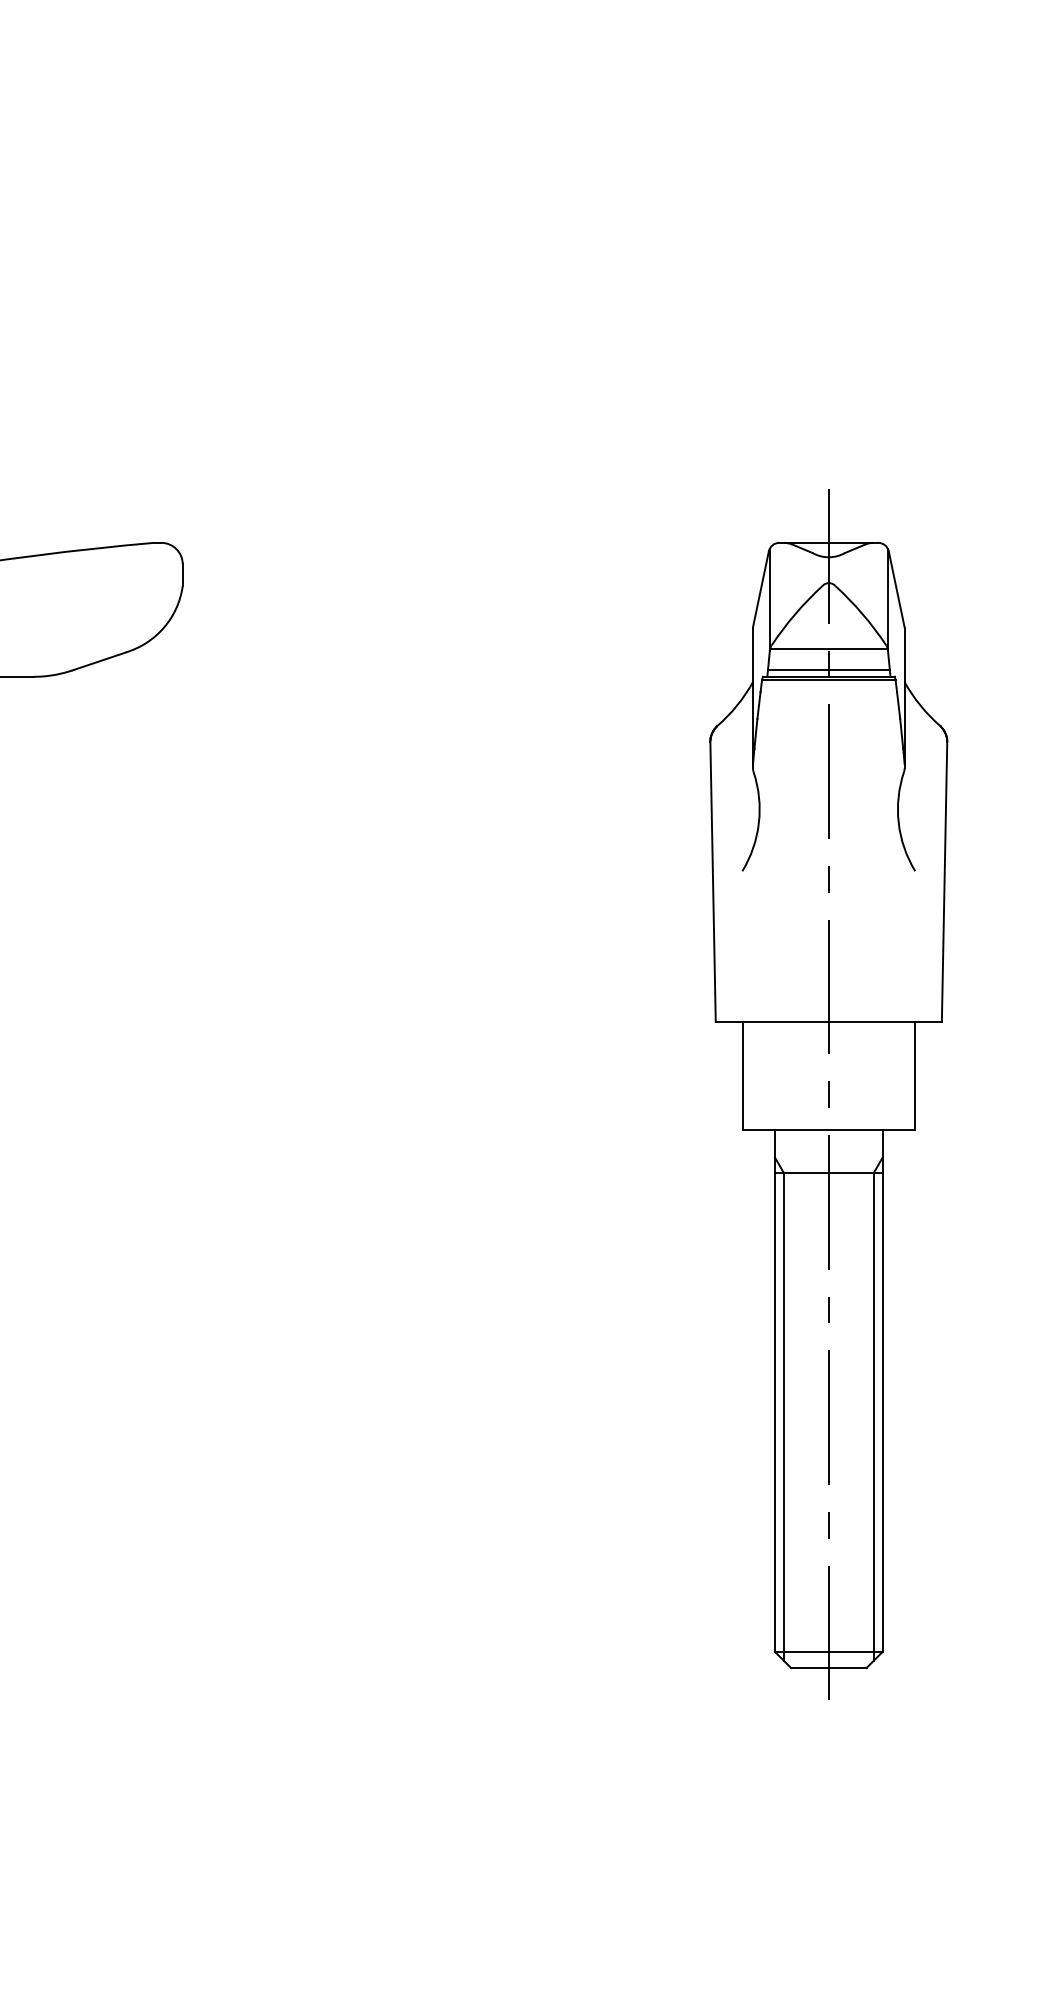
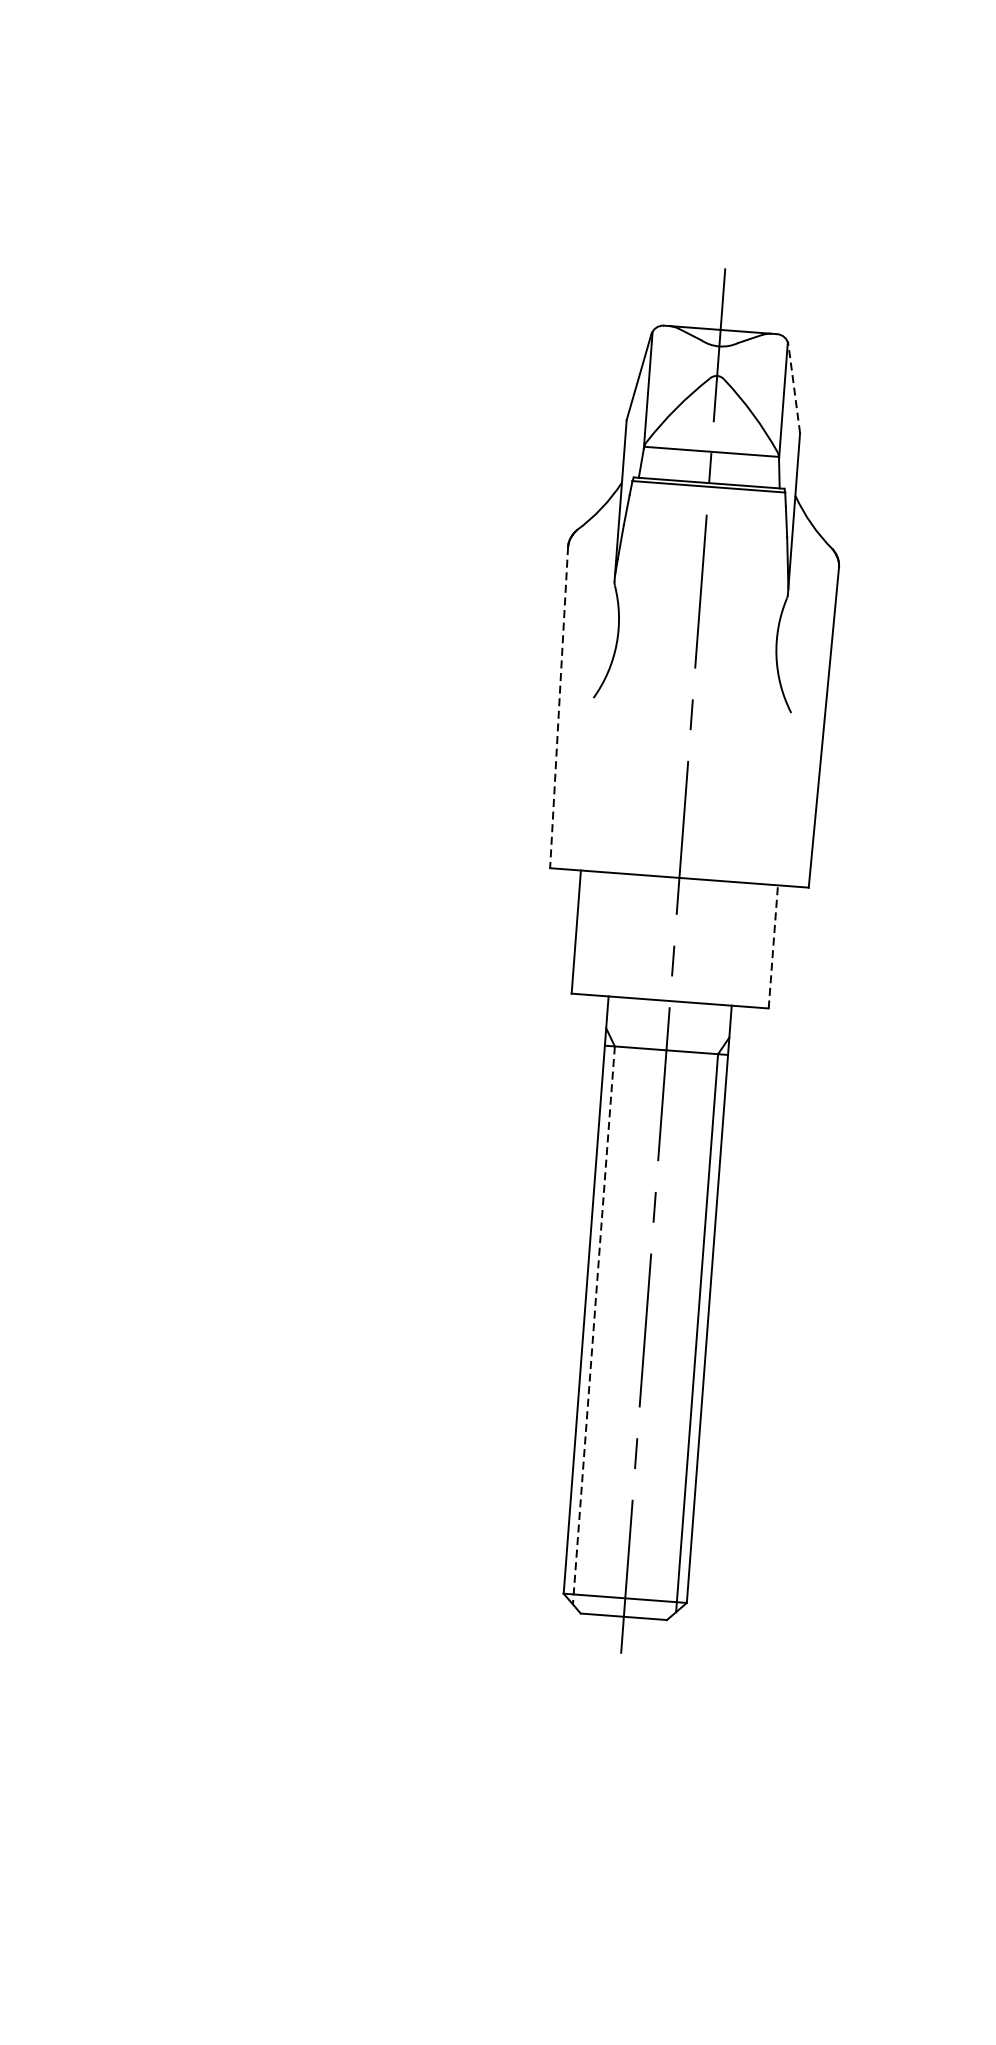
line: (896, 589) -> (794, 389), solid -> dashed
line: (828, 670) -> (709, 475), removed
line: (713, 882) -> (559, 708), solid -> dashed
line: (914, 1075) -> (772, 946), solid -> dashed
line: (783, 1416) -> (593, 1325), solid -> dashed

